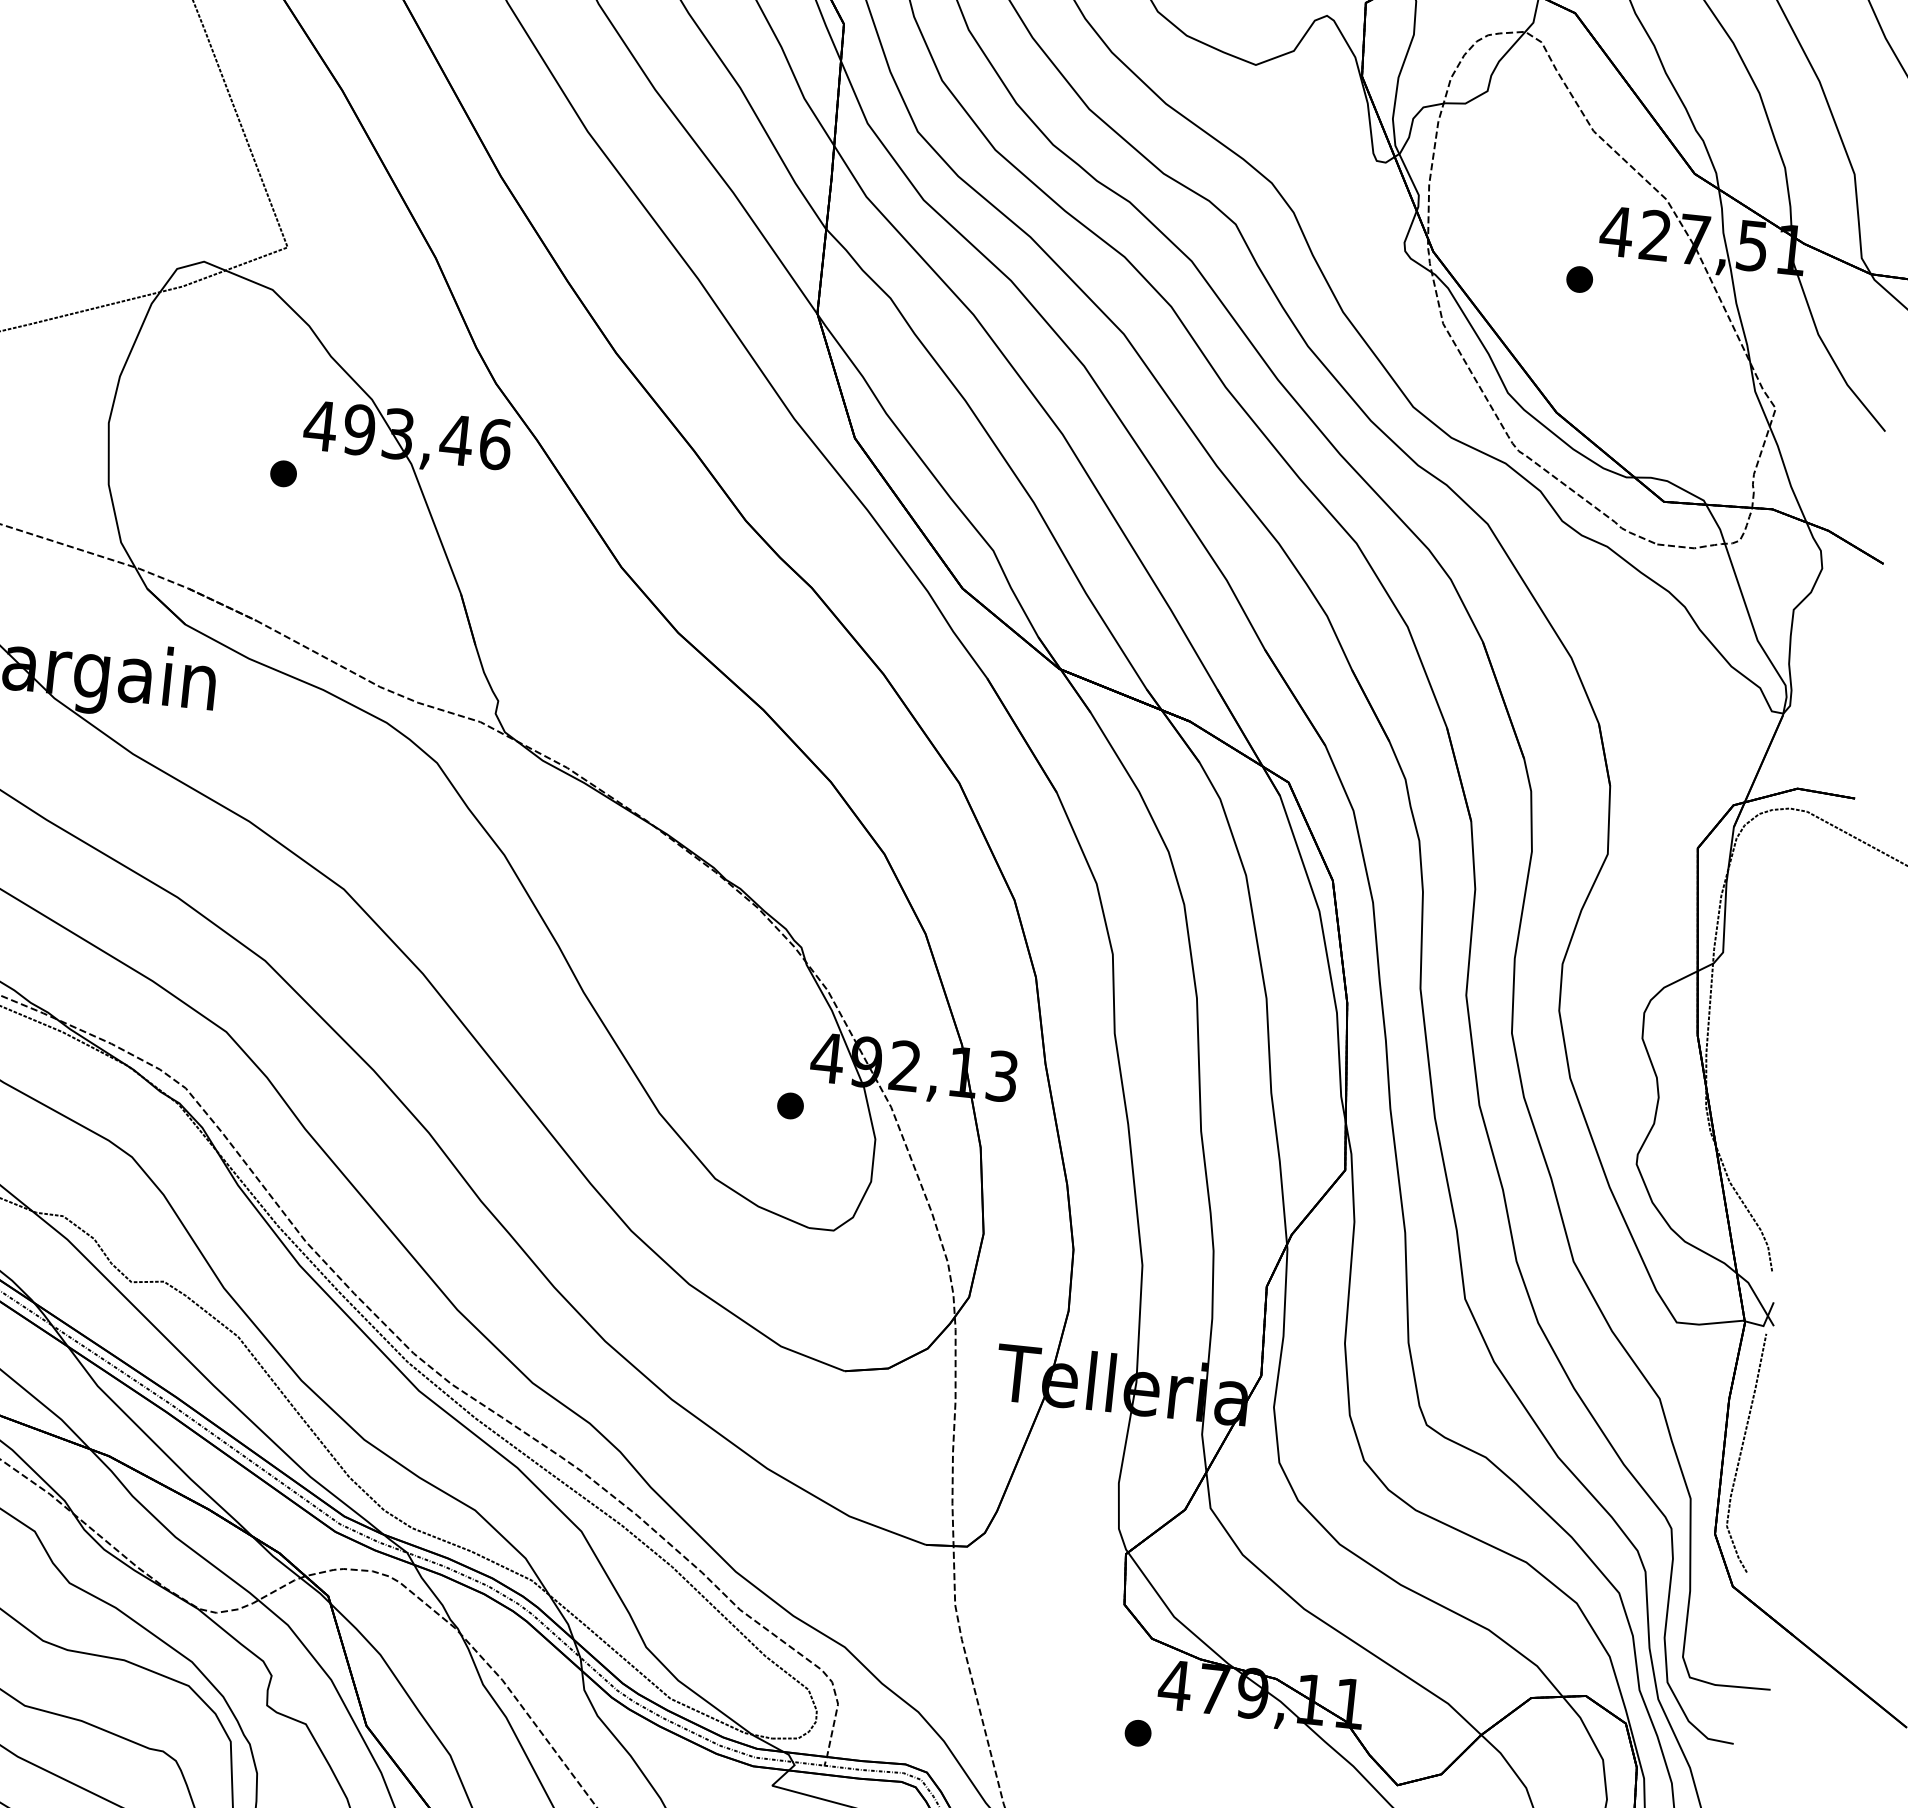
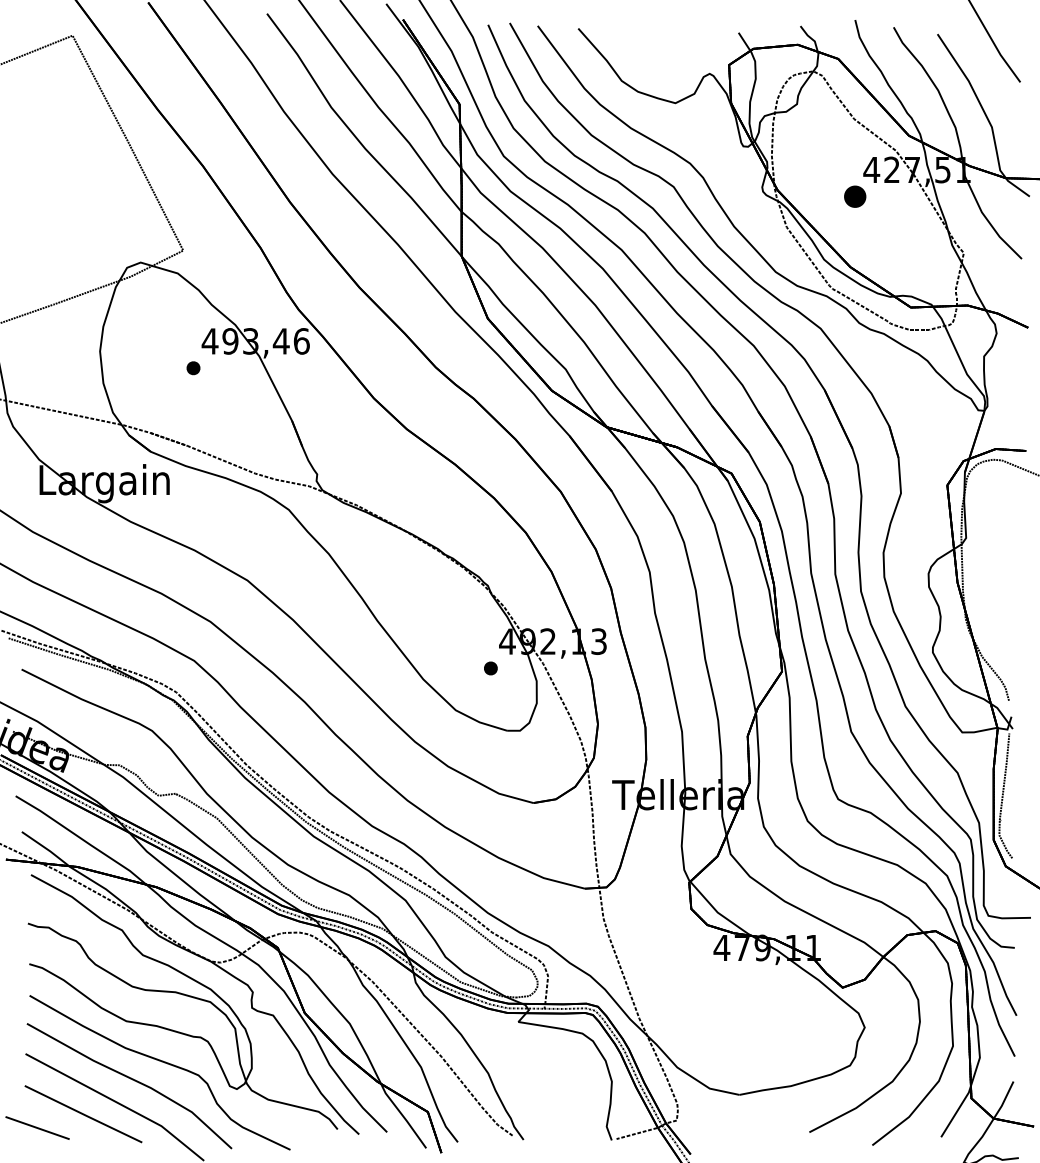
part: (1578, 278) -> (854, 196), size x1.6
part: (1138, 1732) -> (705, 974), removed

